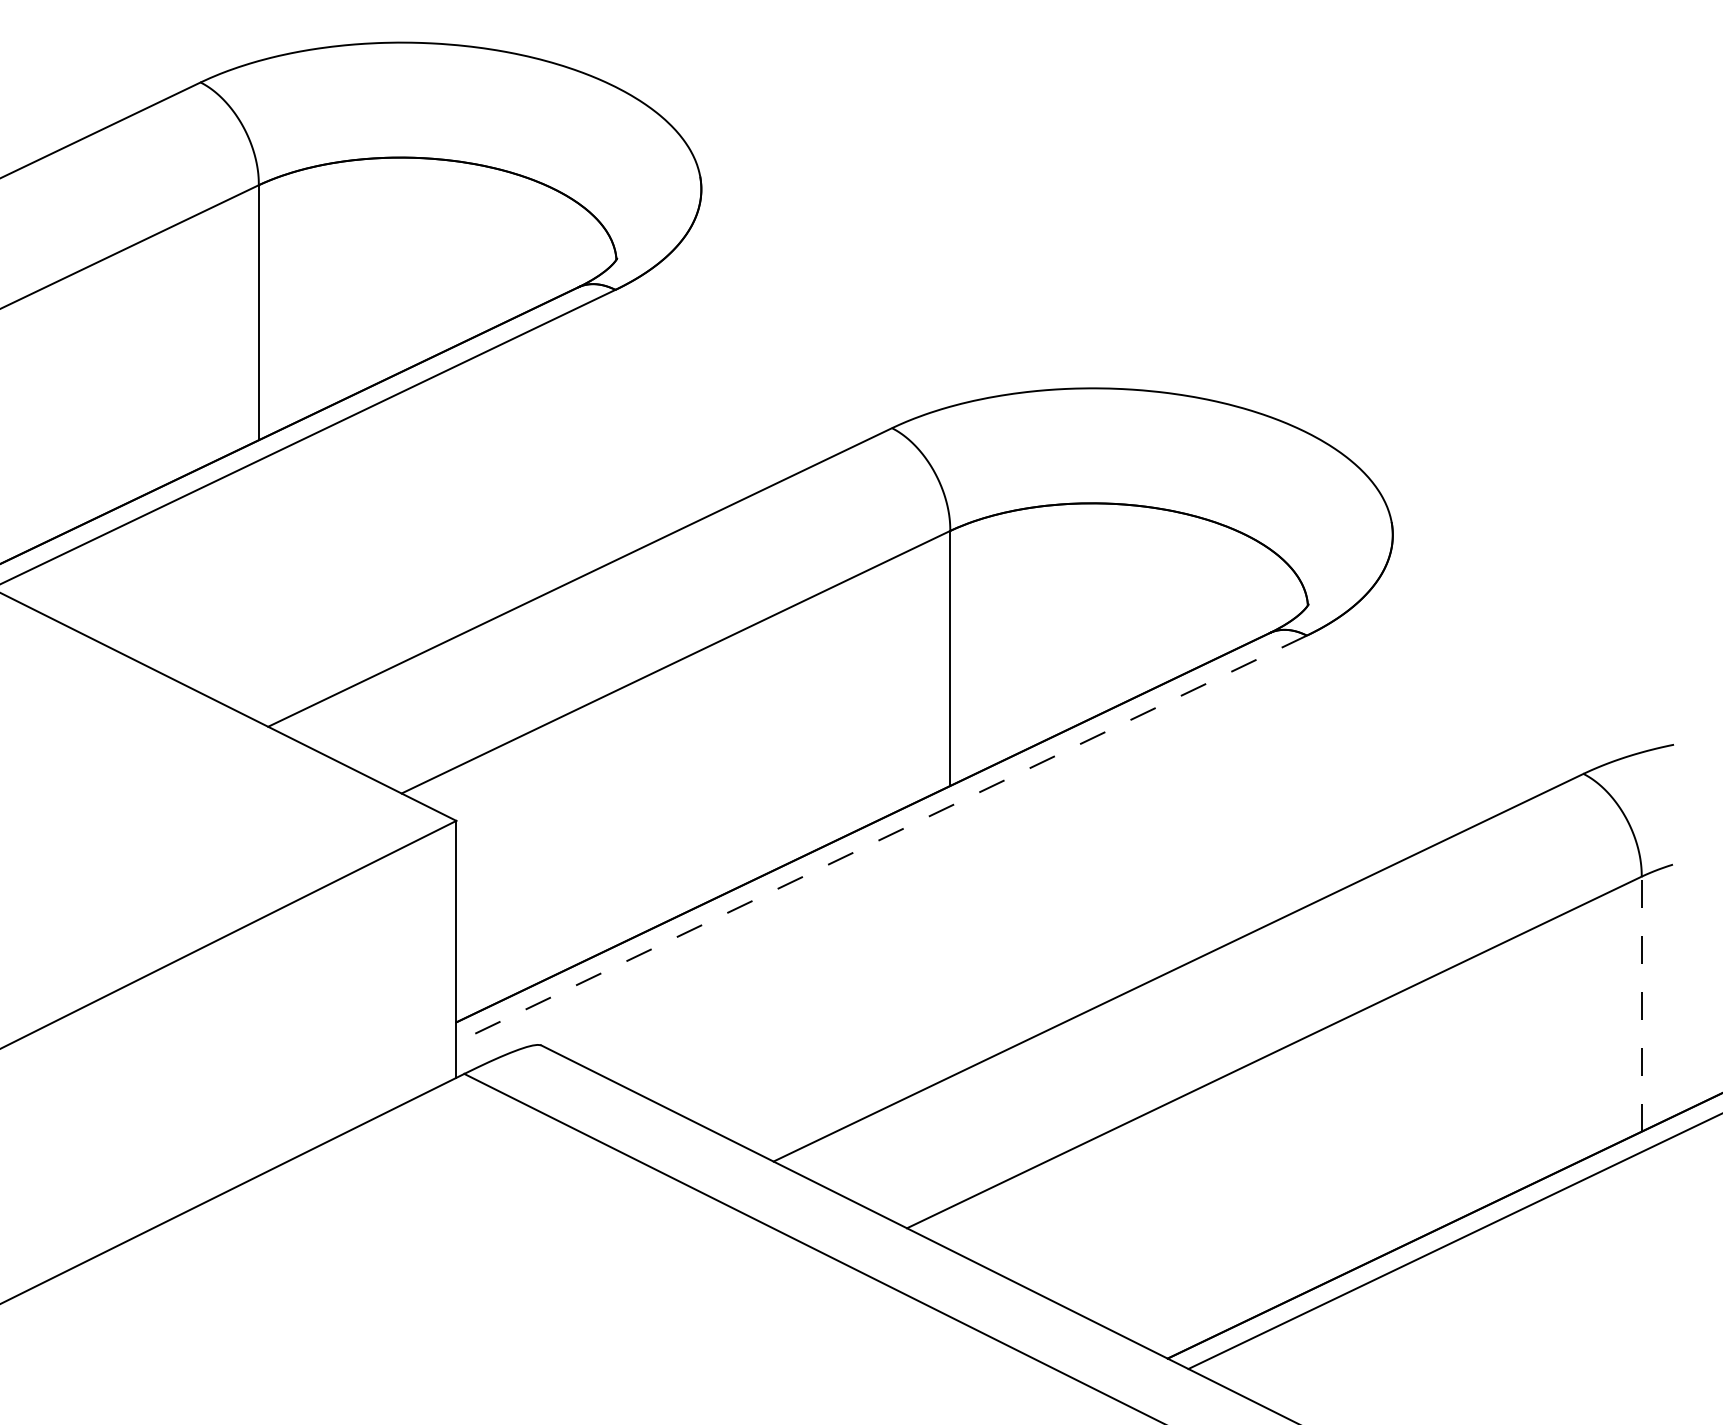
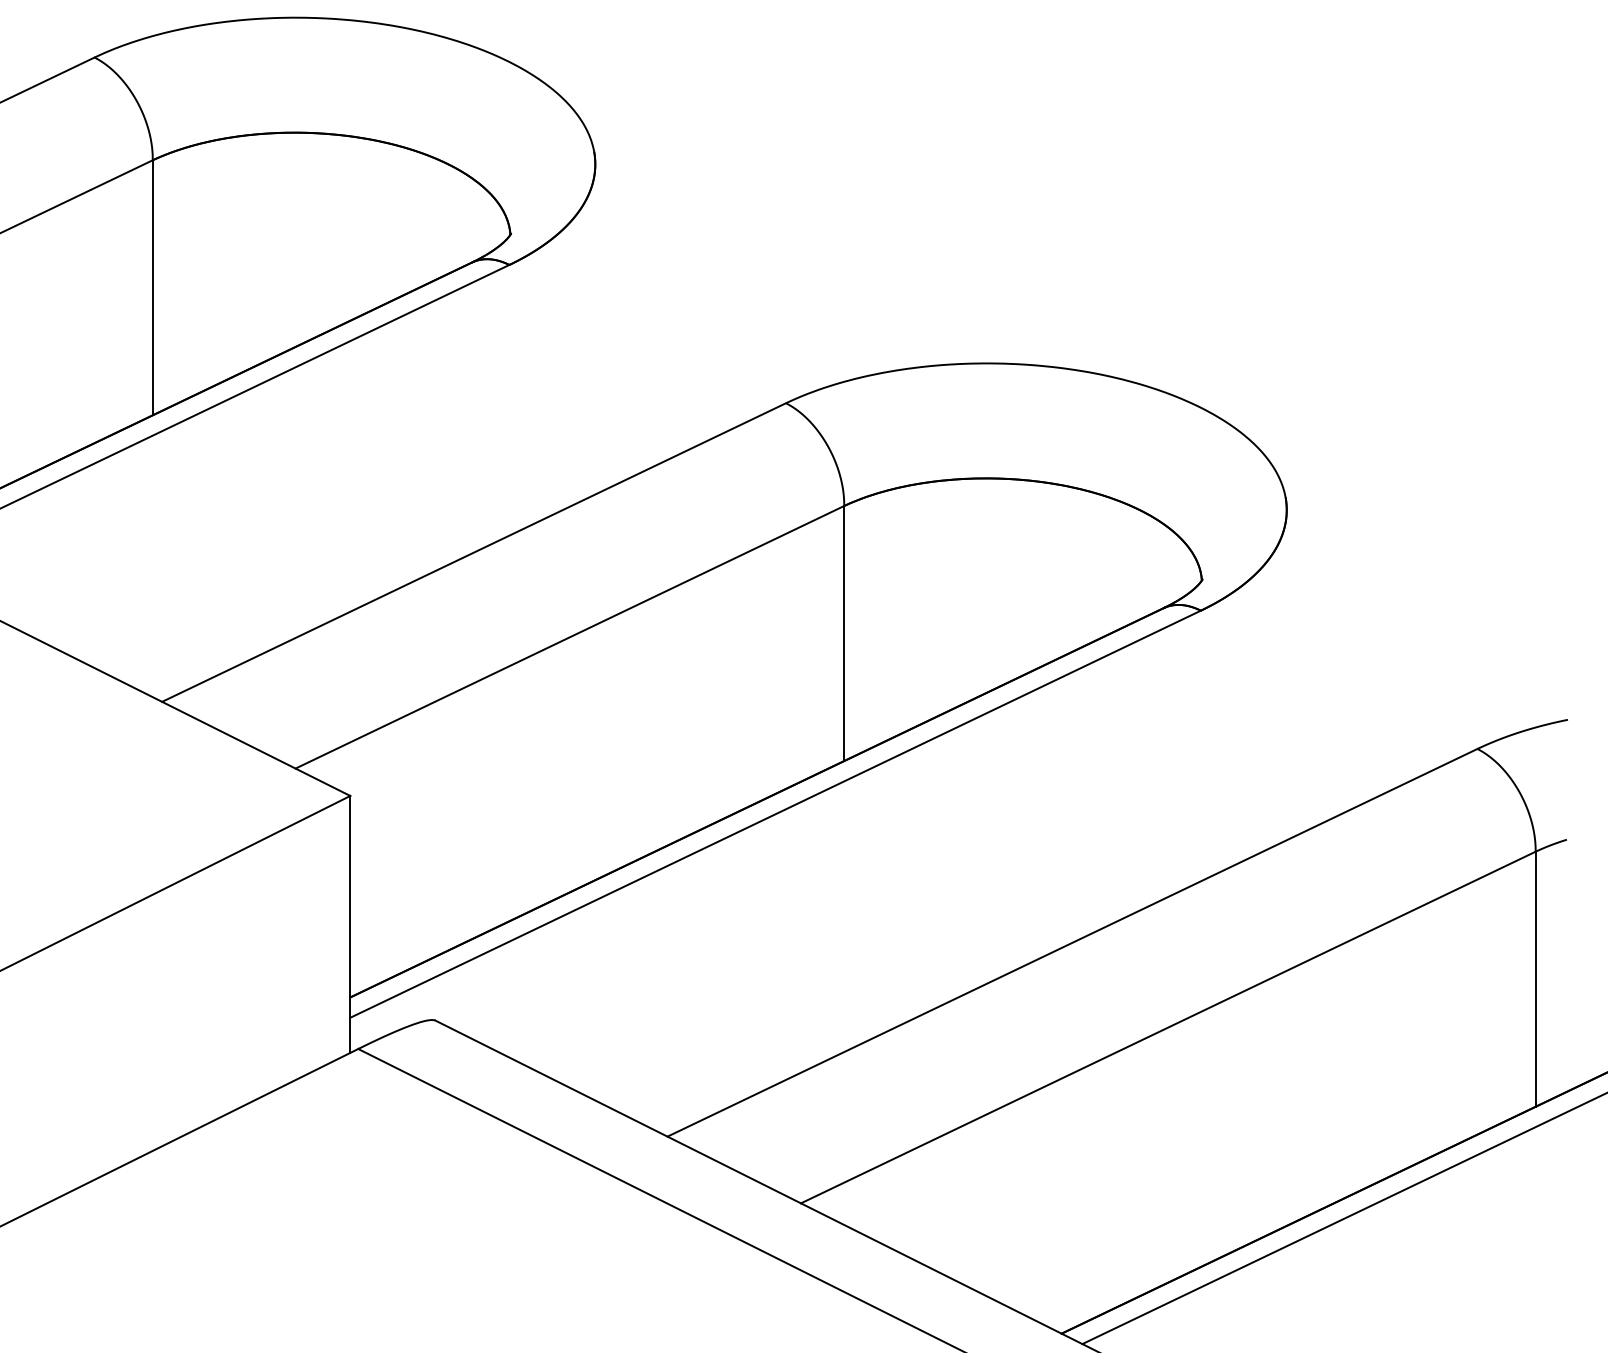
line: (881, 839) -> (775, 814), dashed -> solid
line: (1641, 1004) -> (1535, 979), dashed -> solid

